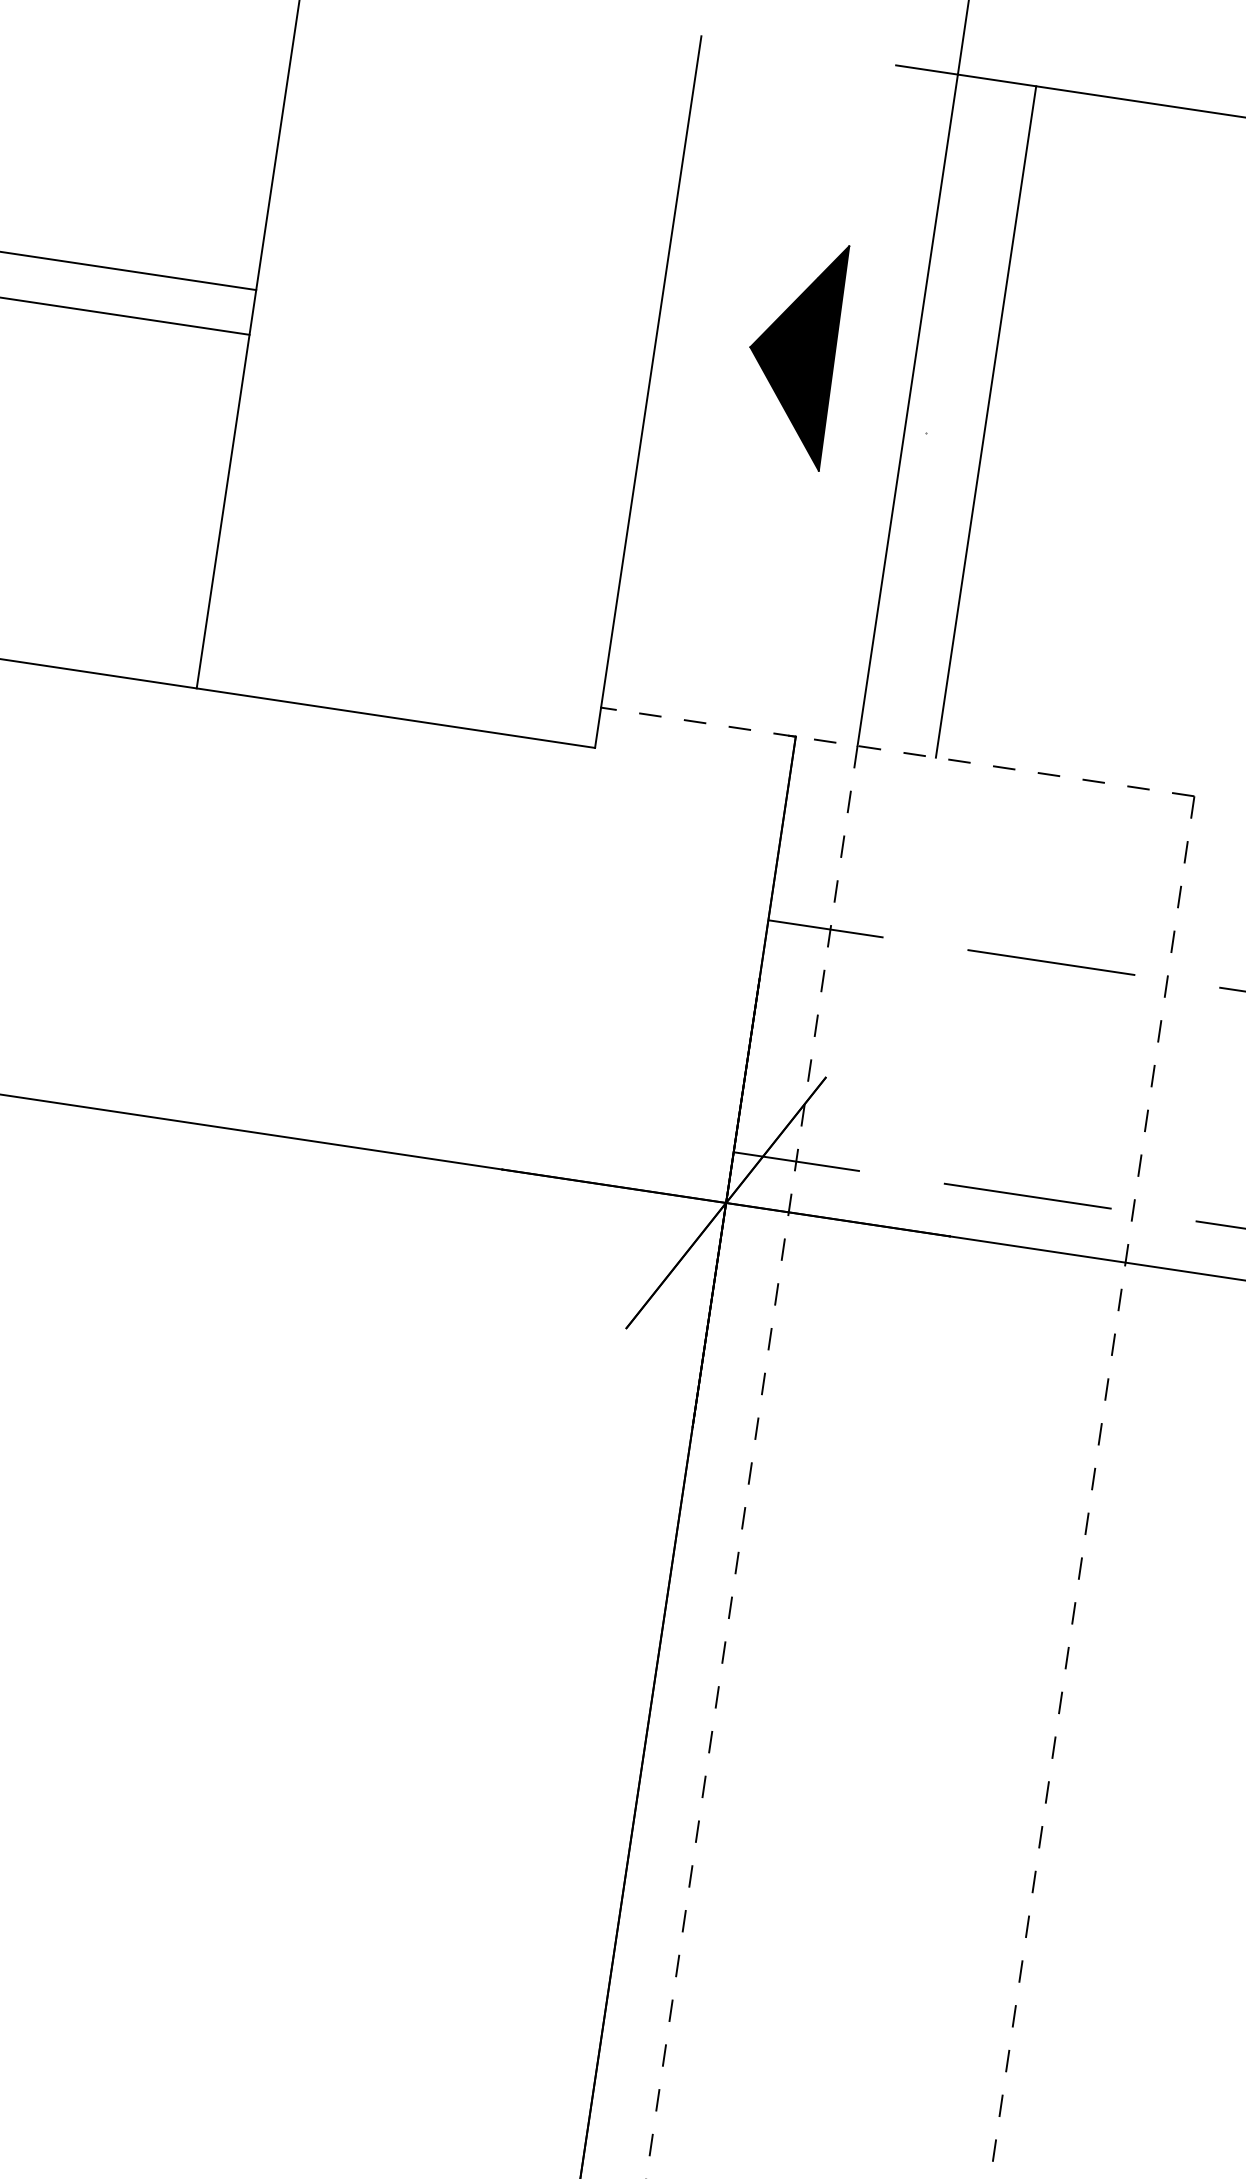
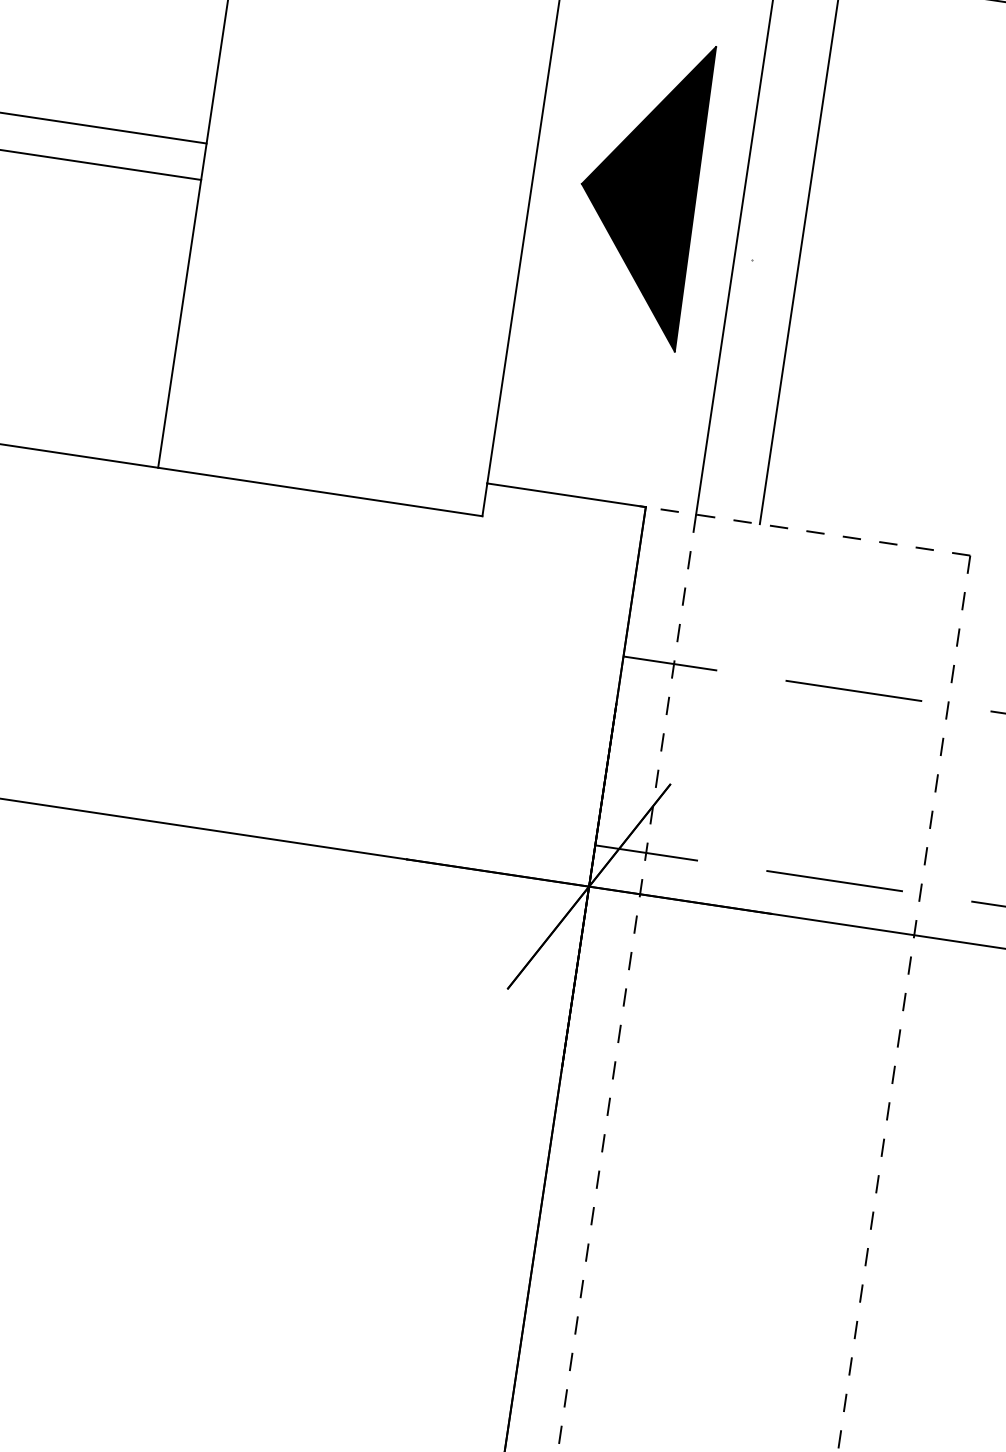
part: (799, 358) -> (648, 199), size x1.67
line: (697, 722) -> (565, 495), dashed -> solid

